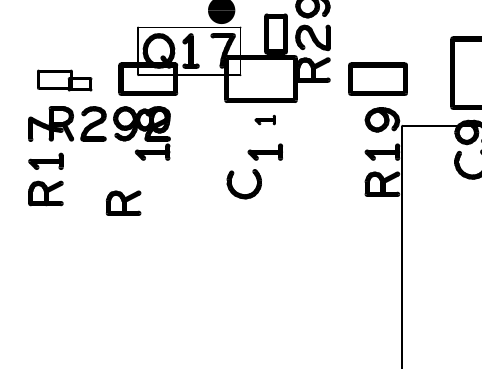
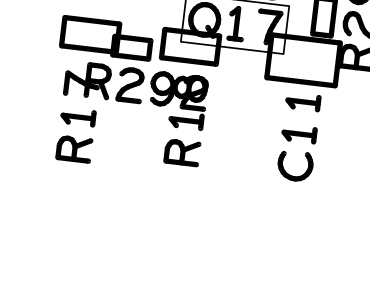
part: (64, 80) -> (106, 38), size x1.67
part: (264, 119) -> (302, 101), size x1.67
part: (239, 192) -> (289, 173), moved
part: (123, 202) -> (182, 151), moved

